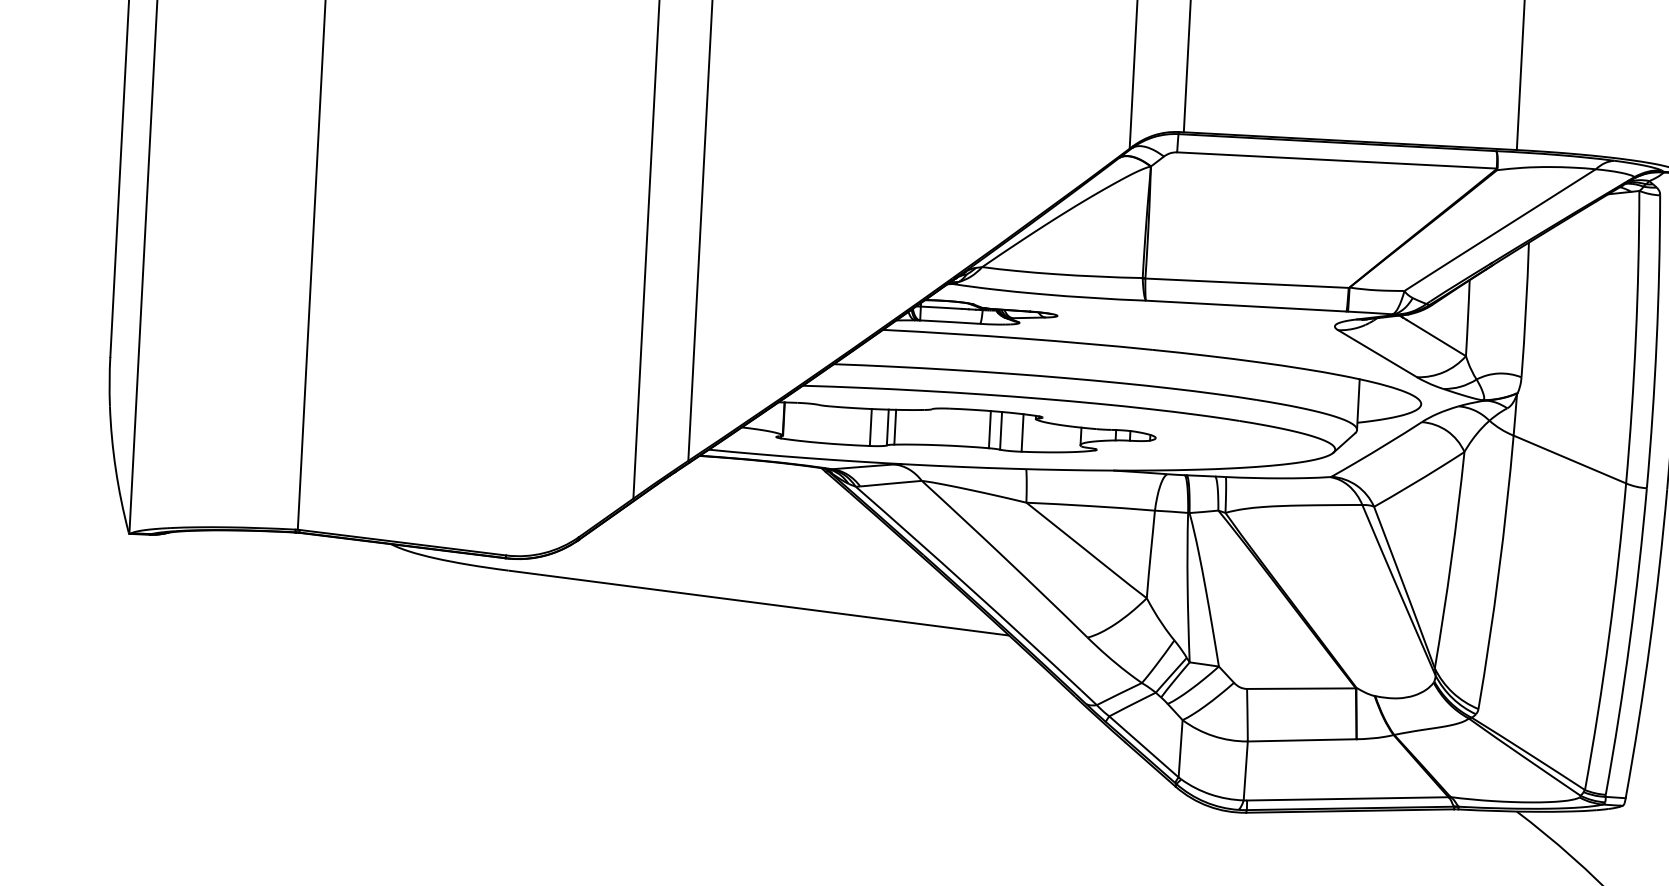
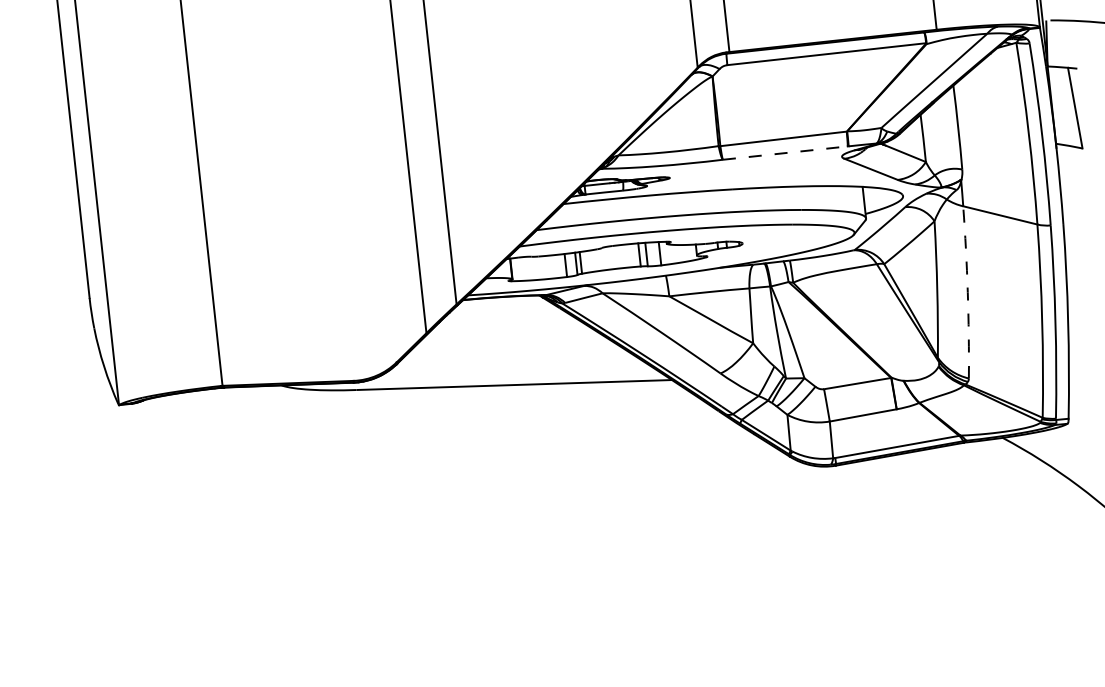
line: (1246, 306) -> (785, 153), solid -> dashed
arc: (1498, 572) -> (967, 292), solid -> dashed

